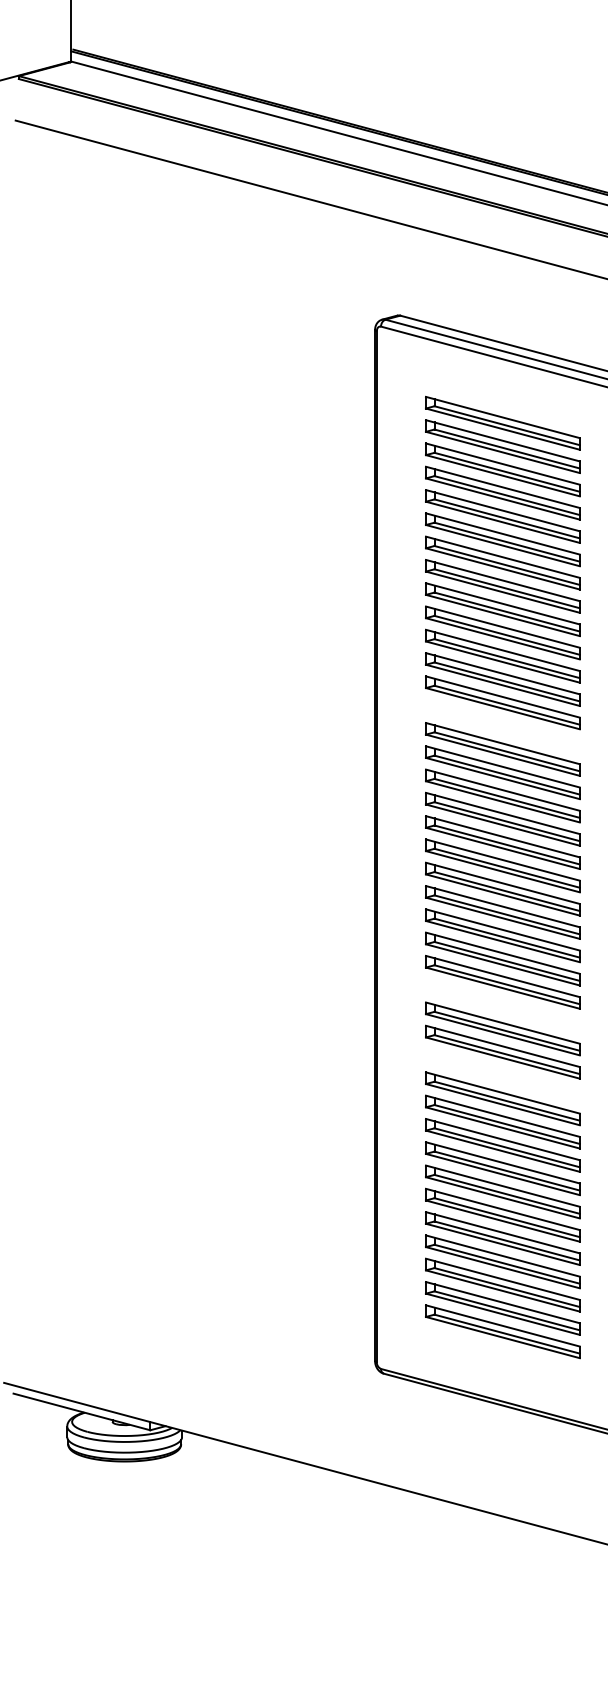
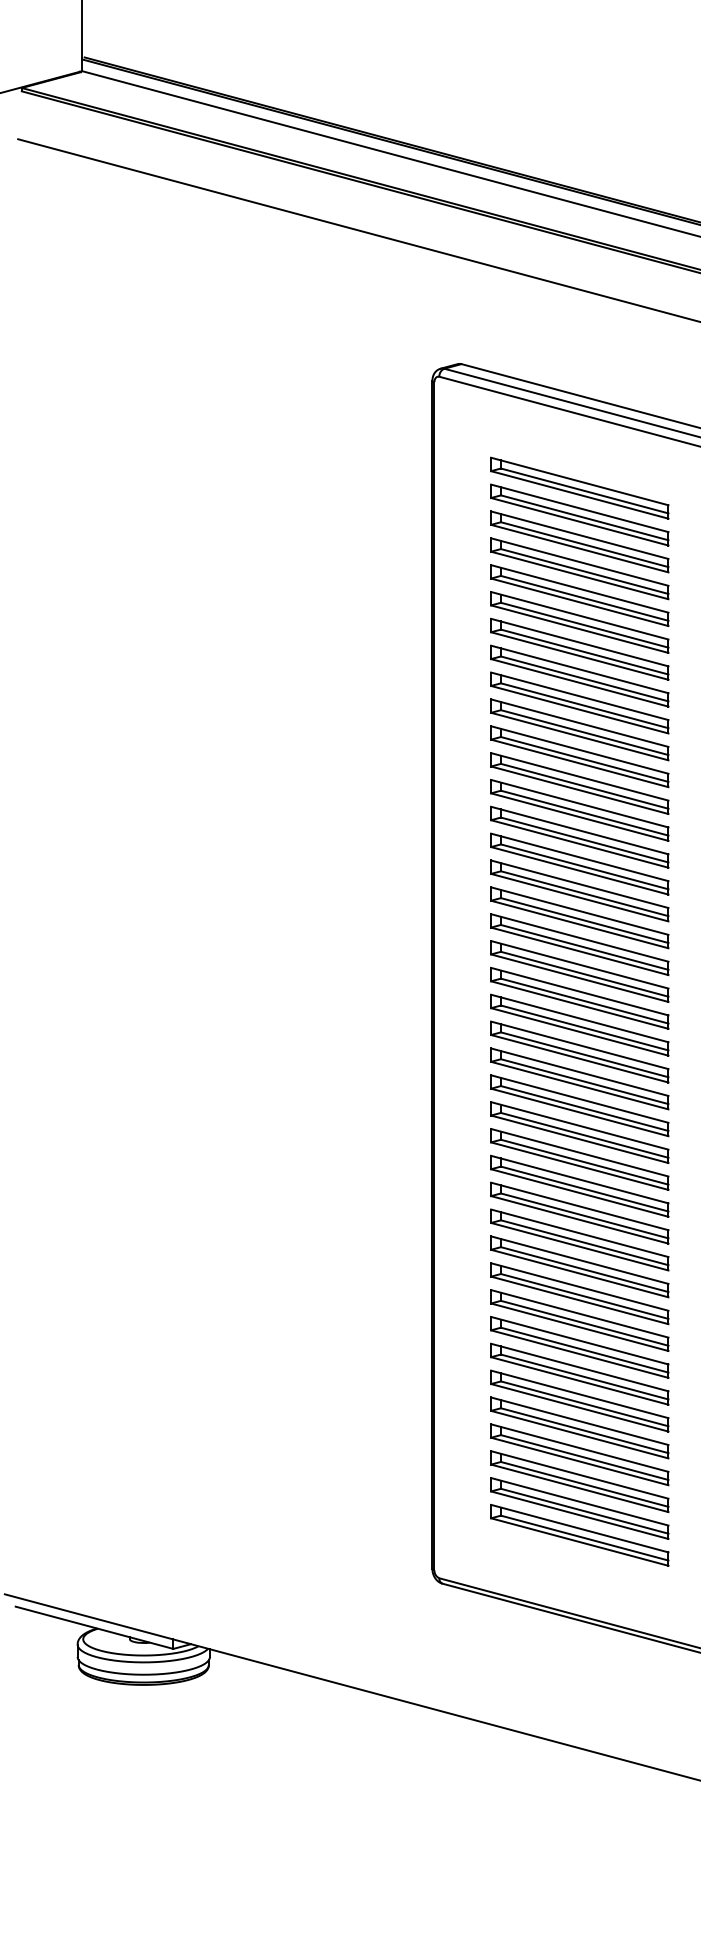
part: (502, 725) -> (579, 836), added
part: (502, 1005) -> (579, 1159), added
part: (502, 1075) -> (579, 1239), added

